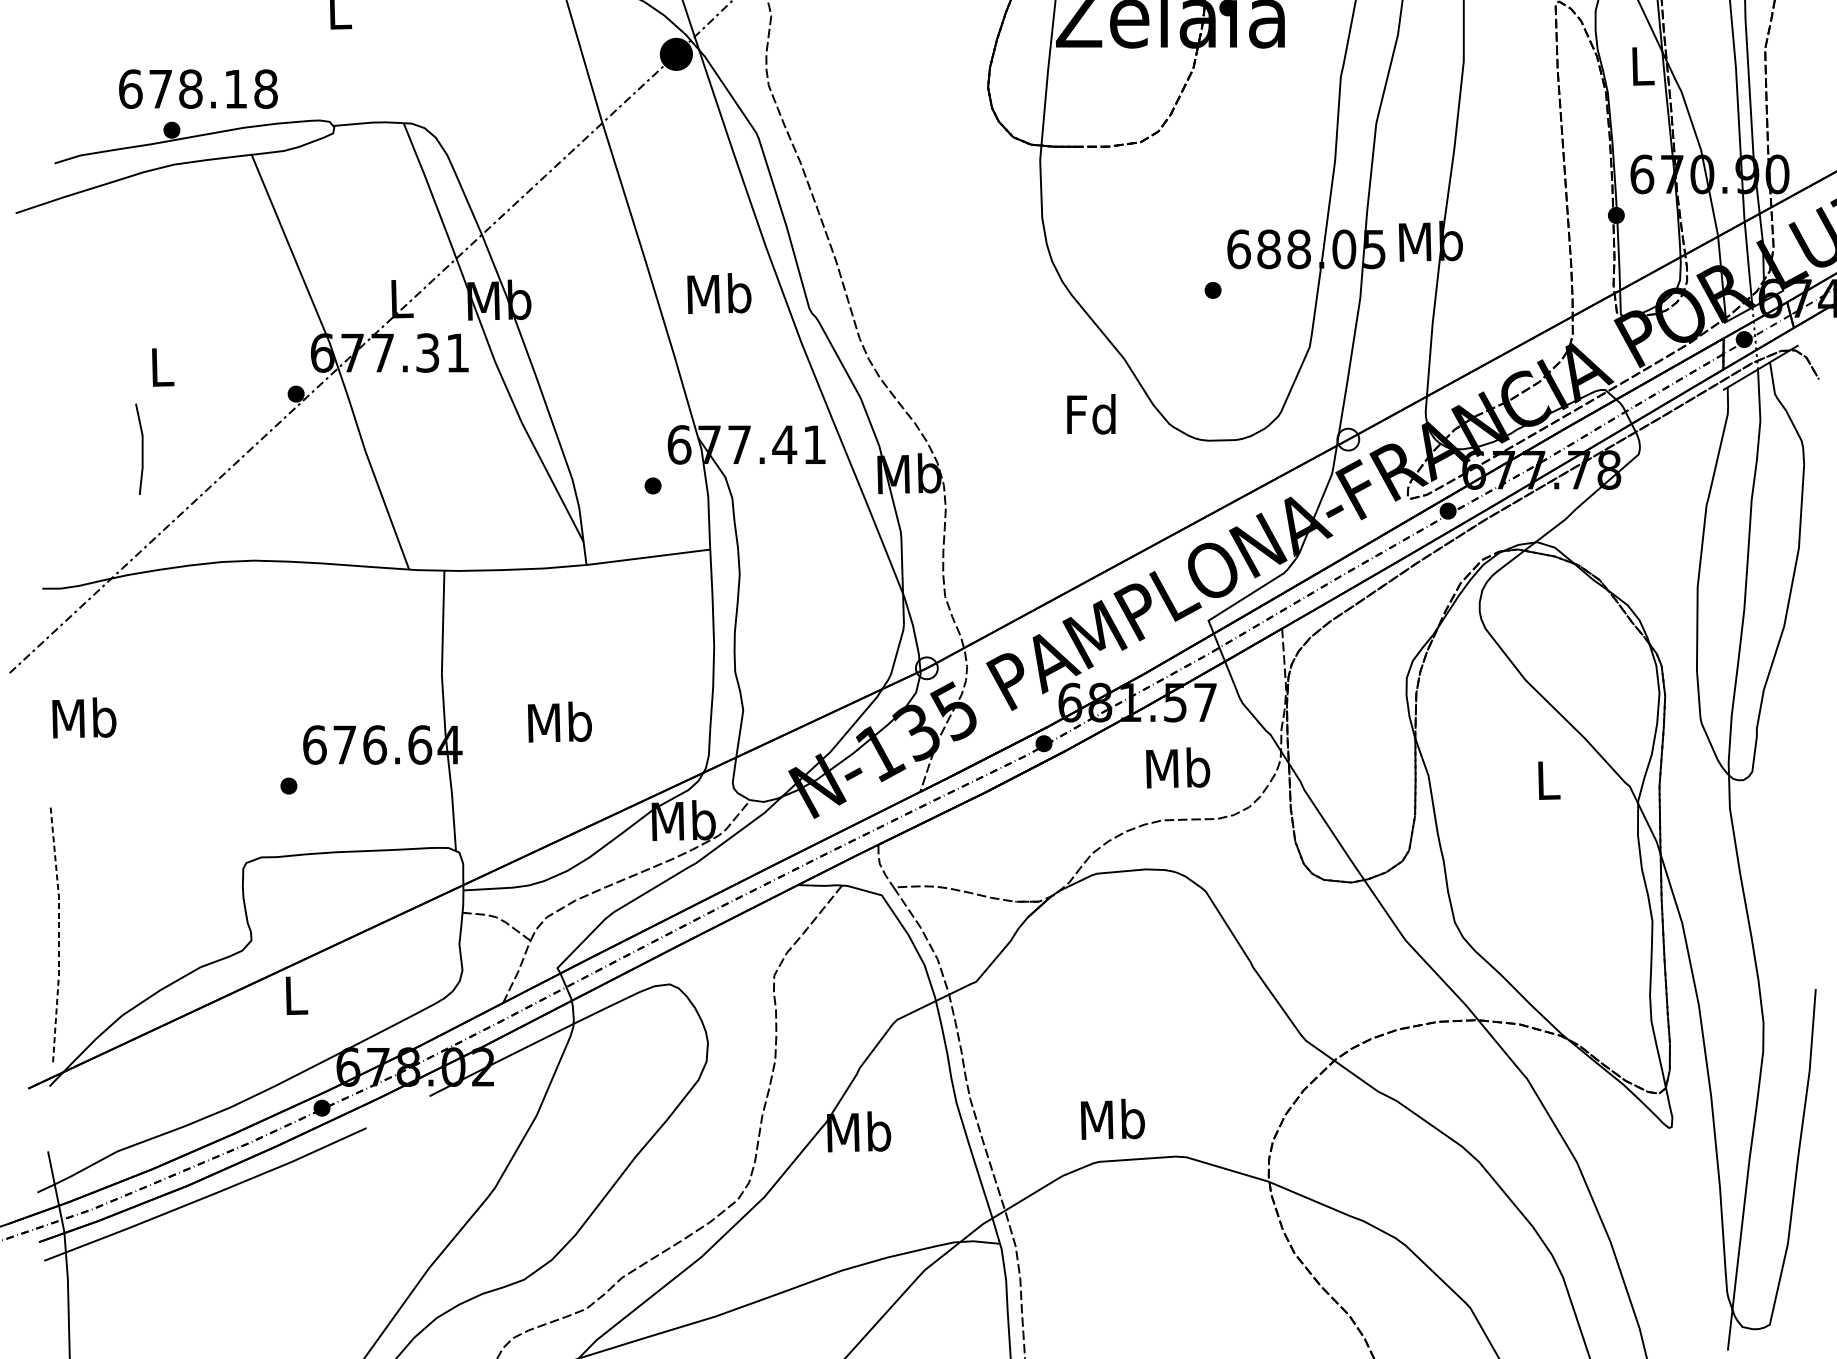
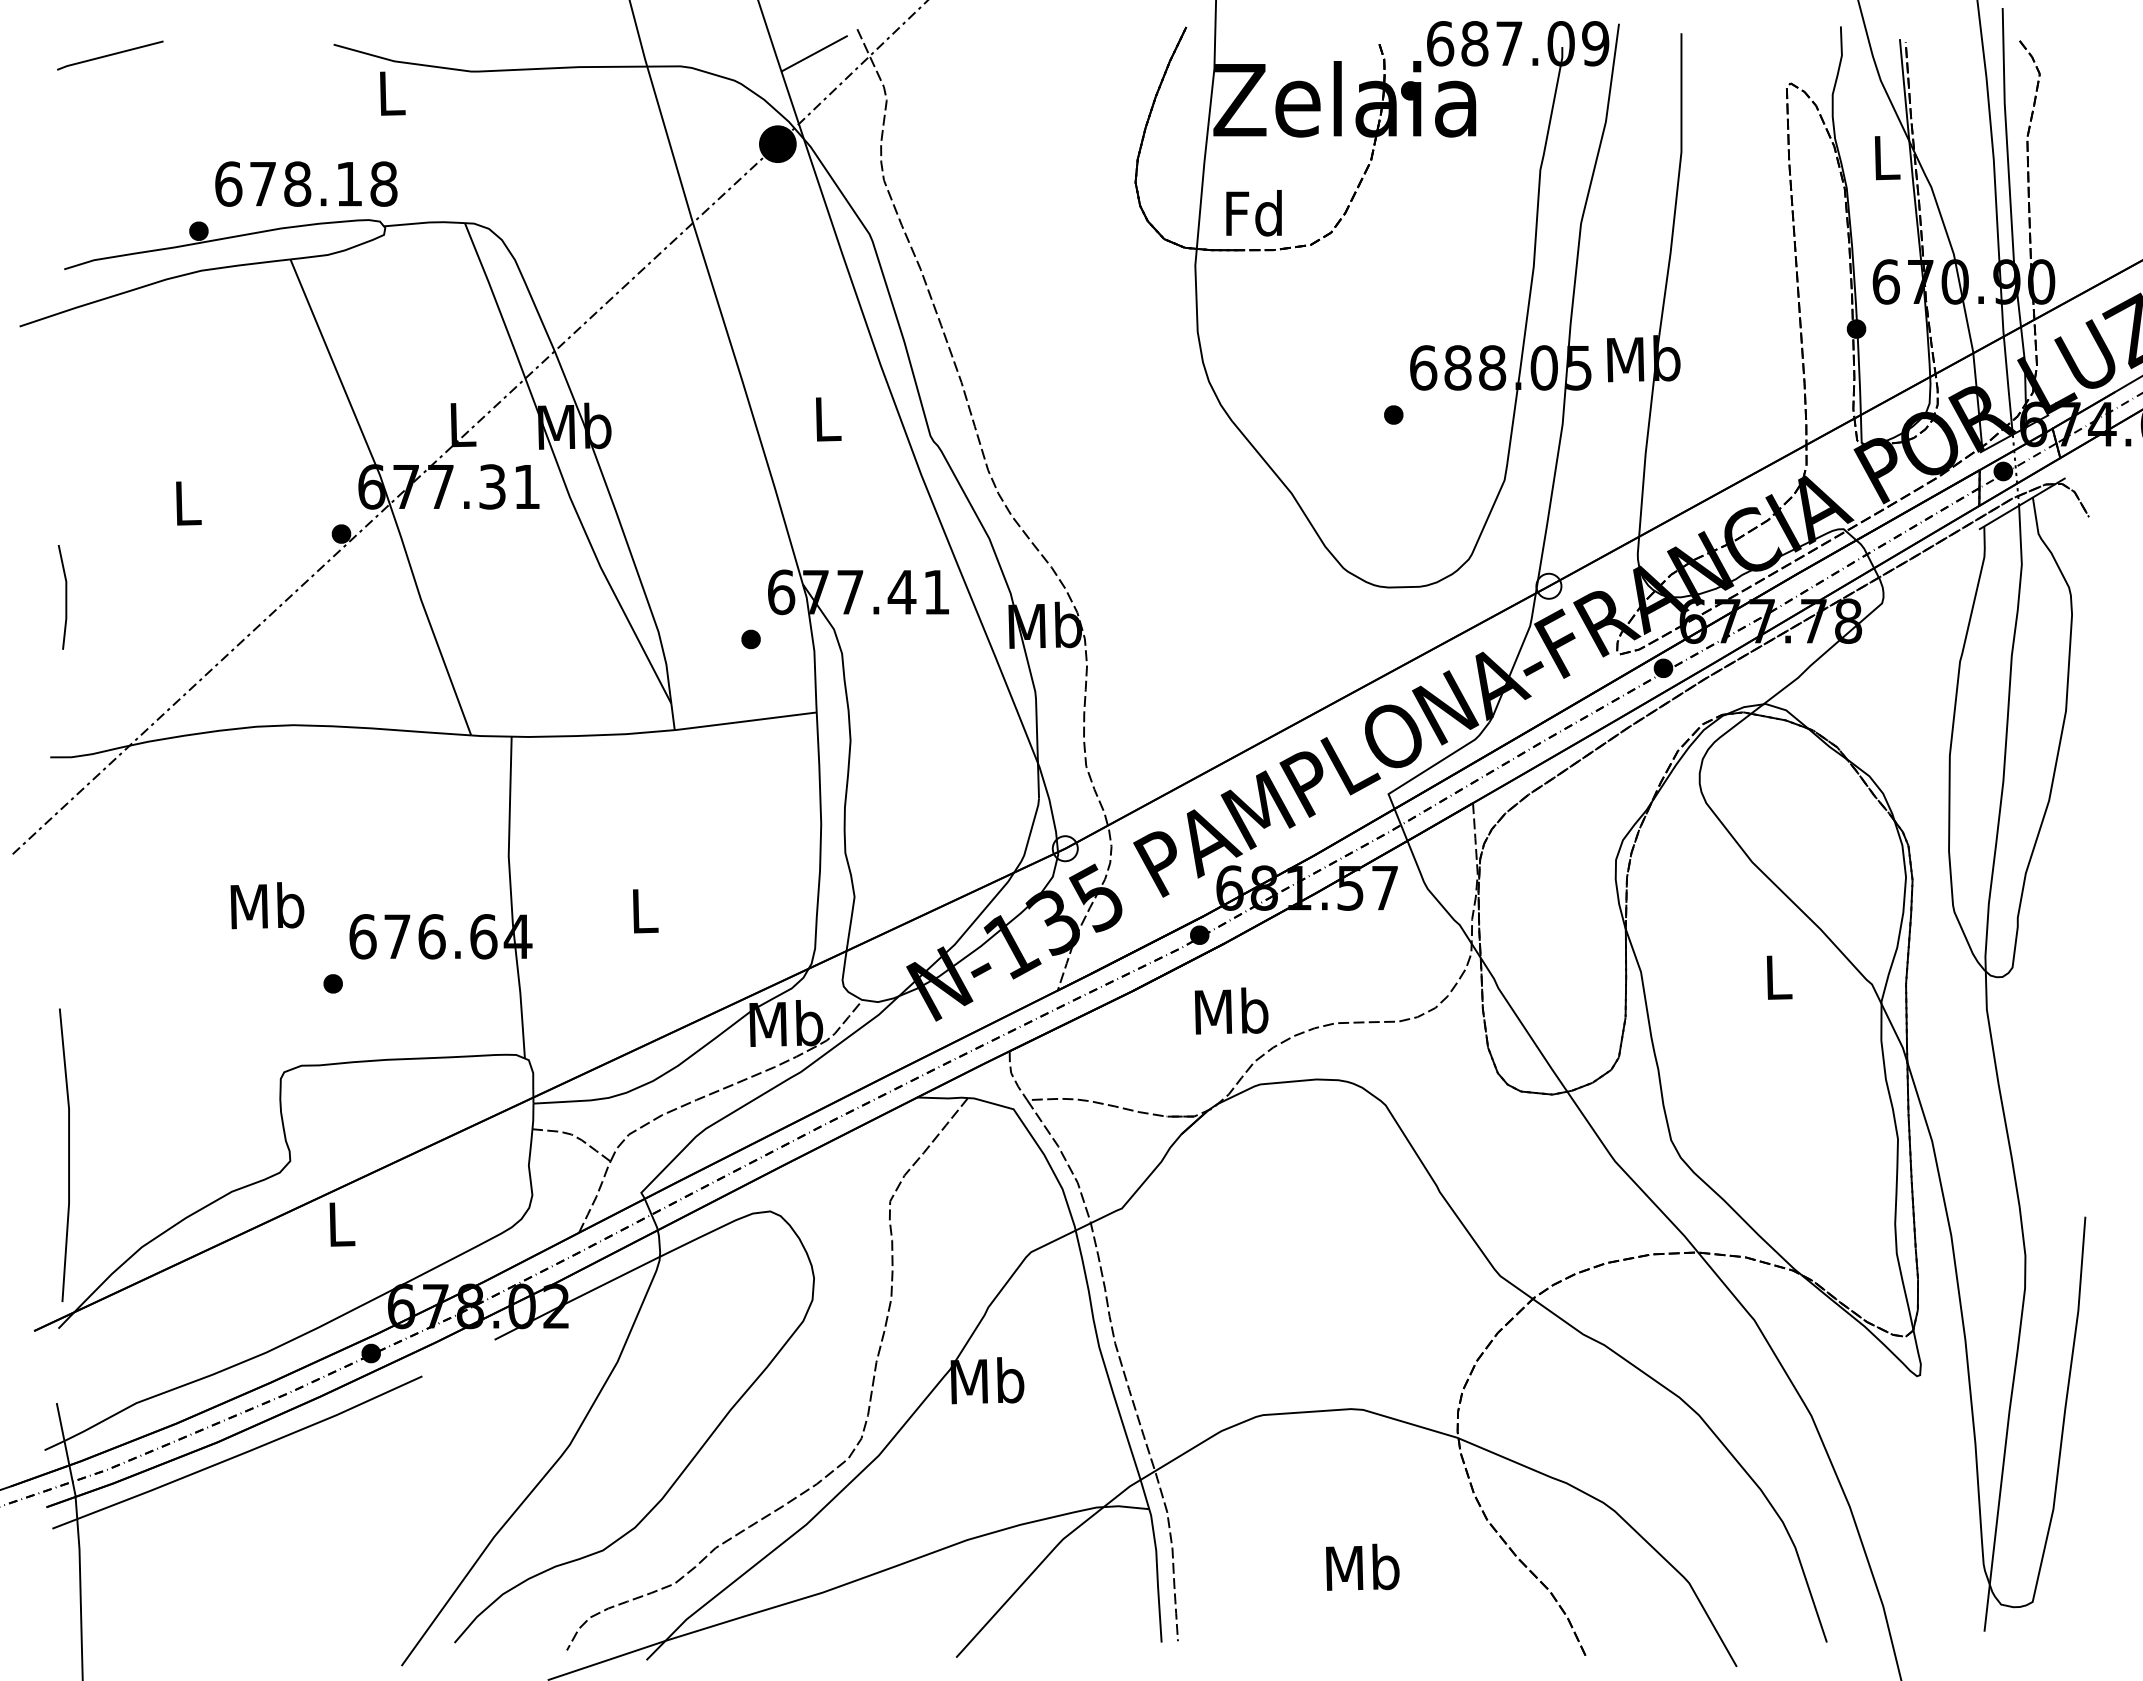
text: (198, 88) -> (306, 183), moved
text: (718, 293) -> (826, 418), Mb -> L
text: (1090, 414) -> (1253, 213), moved
line: (141, 449) -> (65, 597), moved
text: (84, 717) -> (267, 905), moved
text: (559, 722) -> (643, 910), Mb -> L
text: (1178, 767) -> (1231, 1010), moved
line: (59, 935) -> (69, 1155), dashed -> solid
text: (1112, 1118) -> (1362, 1566), moved

